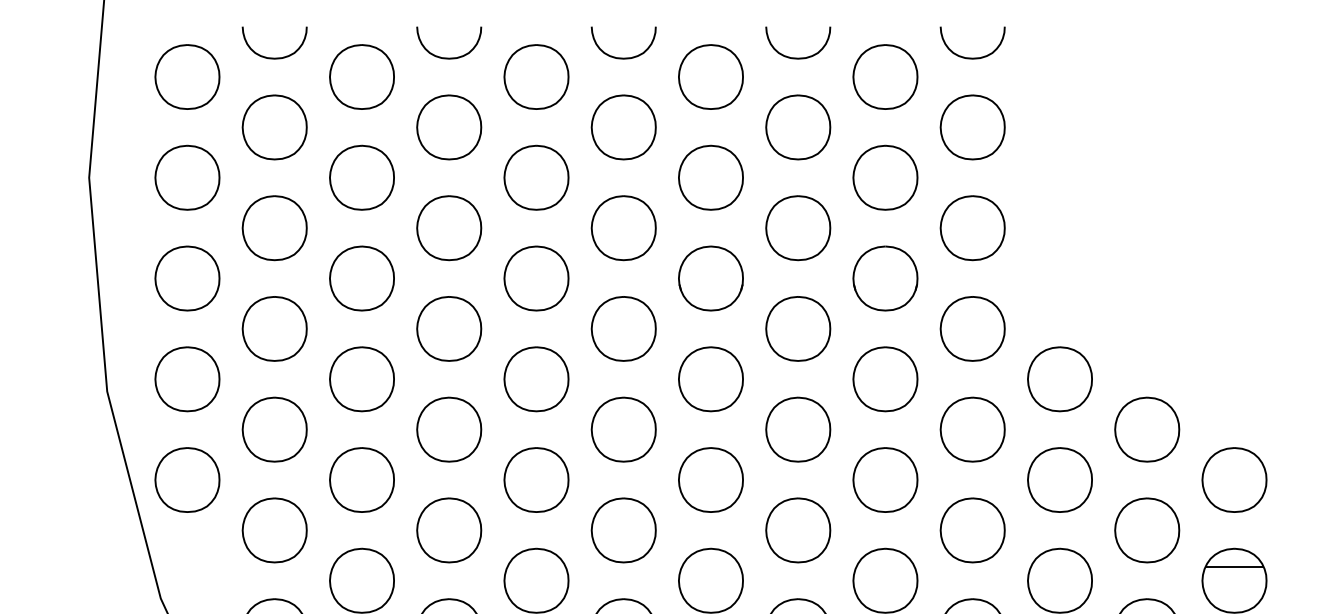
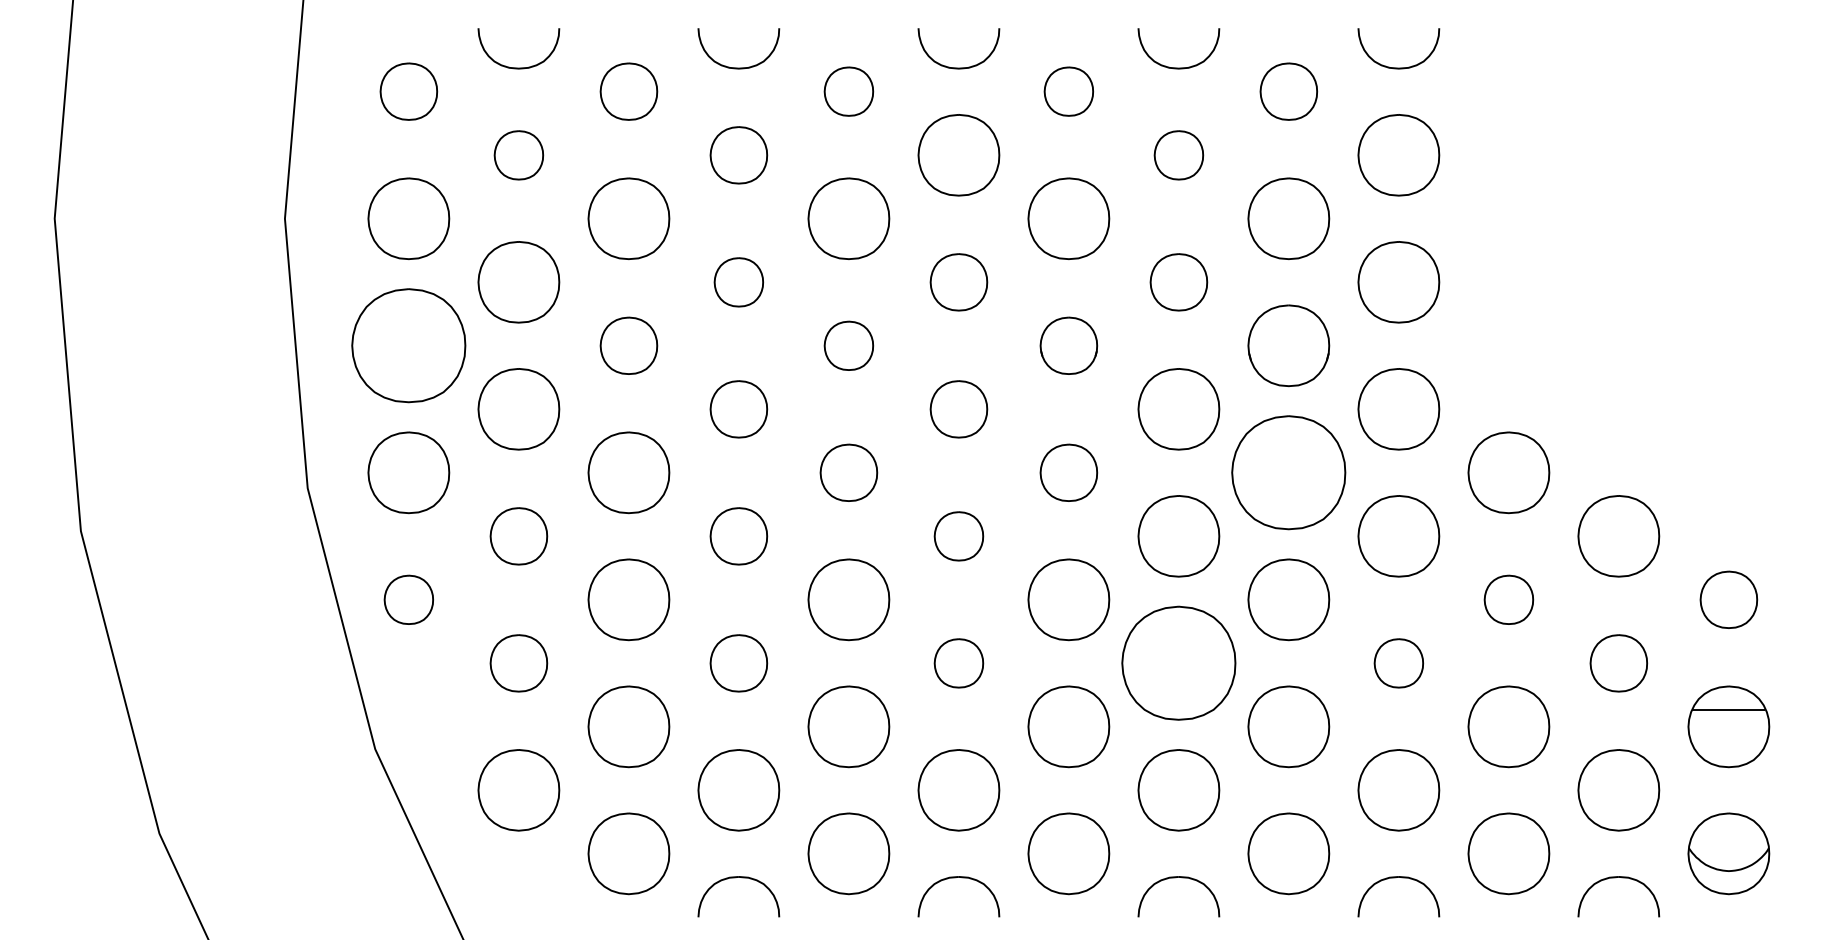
part: (187, 76) -> (408, 91), size x0.7
part: (361, 76) -> (628, 91), size x0.7
part: (536, 76) -> (848, 91), size x0.6
part: (710, 76) -> (1068, 91), size x0.6
part: (885, 76) -> (1288, 91), size x0.7
part: (274, 127) -> (518, 155), size x0.6
part: (448, 127) -> (738, 155), size x0.7
part: (797, 127) -> (1178, 155), size x0.6
part: (448, 228) -> (738, 282), size x0.6
part: (623, 228) -> (958, 282), size x0.7
part: (797, 228) -> (1178, 282), size x0.7
part: (187, 278) -> (408, 345), size x1.4
part: (361, 278) -> (628, 345), size x0.7
part: (536, 278) -> (848, 345), size x0.6
part: (710, 278) -> (1068, 345), size x0.7
part: (448, 329) -> (738, 409), size x0.7
part: (623, 329) -> (958, 409), size x0.7
part: (536, 379) -> (848, 472), size x0.7
part: (710, 379) -> (1068, 472), size x0.7
part: (885, 379) -> (1288, 472), size x1.4
part: (274, 429) -> (518, 536), size x0.7
part: (448, 429) -> (738, 536), size x0.7
part: (623, 429) -> (958, 536), size x0.6
part: (187, 479) -> (408, 599), size x0.6
part: (1059, 479) -> (1508, 599), size x0.6
part: (1234, 479) -> (1728, 599), size x0.7
part: (274, 530) -> (518, 663), size x0.7
part: (448, 530) -> (738, 663), size x0.7
part: (623, 530) -> (958, 663), size x0.6
part: (797, 530) -> (1178, 663), size x1.4
part: (972, 530) -> (1398, 663), size x0.6
part: (1146, 530) -> (1618, 663), size x0.7

